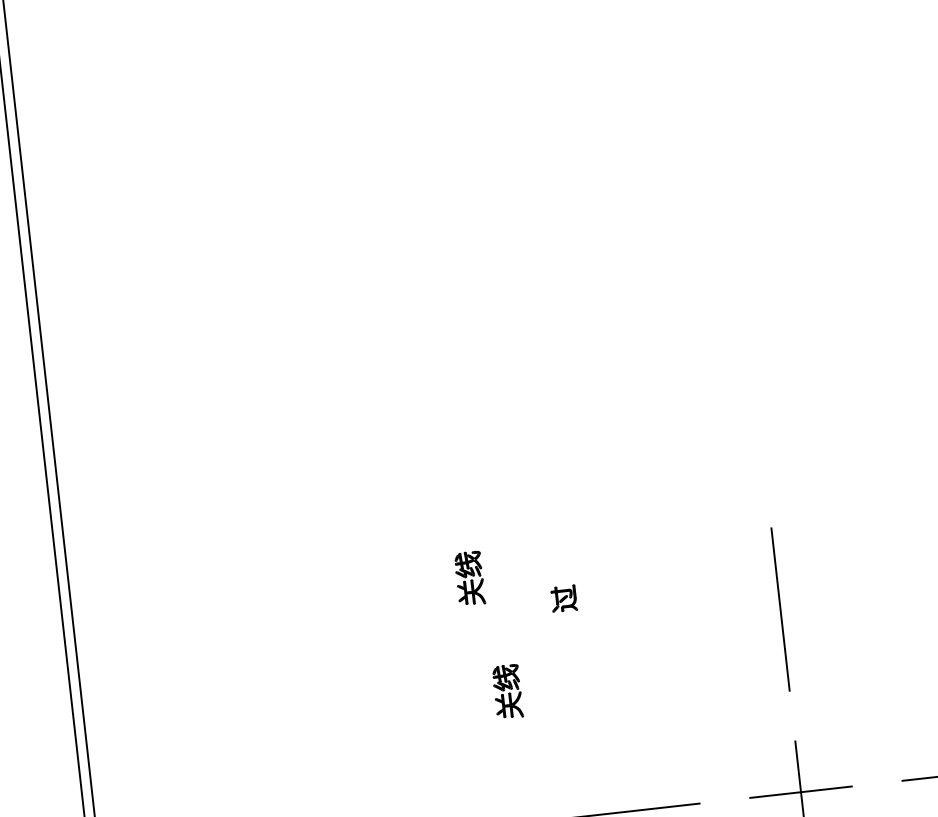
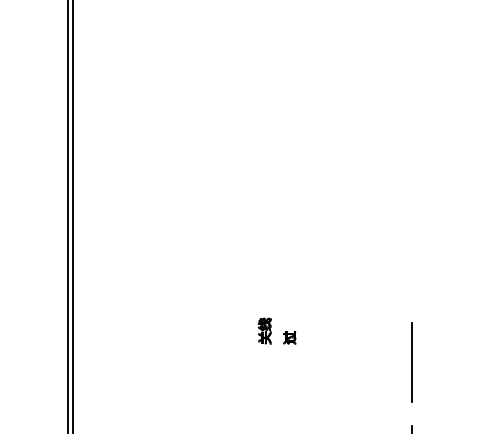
part: (563, 598) -> (289, 337), moved
part: (506, 690) -> (276, 386), removed

